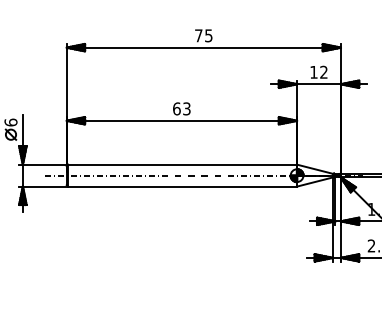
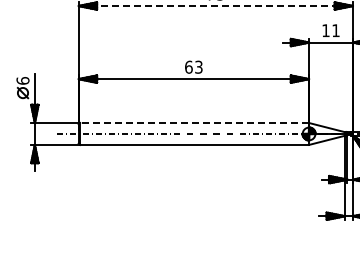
line: (204, 47) -> (216, 5), solid -> dashed
text: (323, 71) -> (335, 29), 12 -> 11
line: (182, 164) -> (194, 122), solid -> dashed

